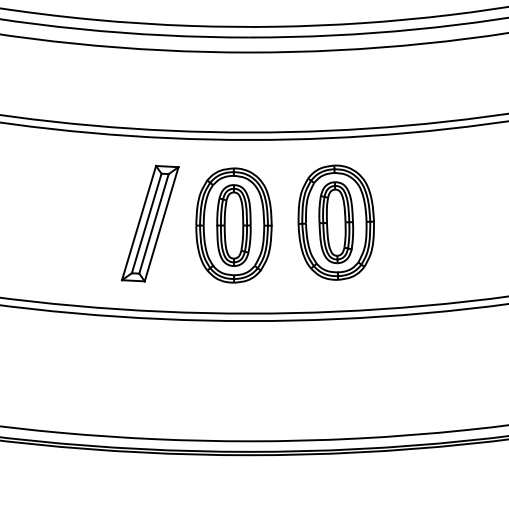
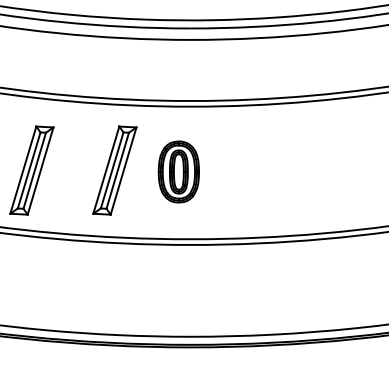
part: (335, 222) -> (256, 169), removed
part: (41, 223) -> (31, 170), added
part: (233, 224) -> (178, 171), size x0.7

